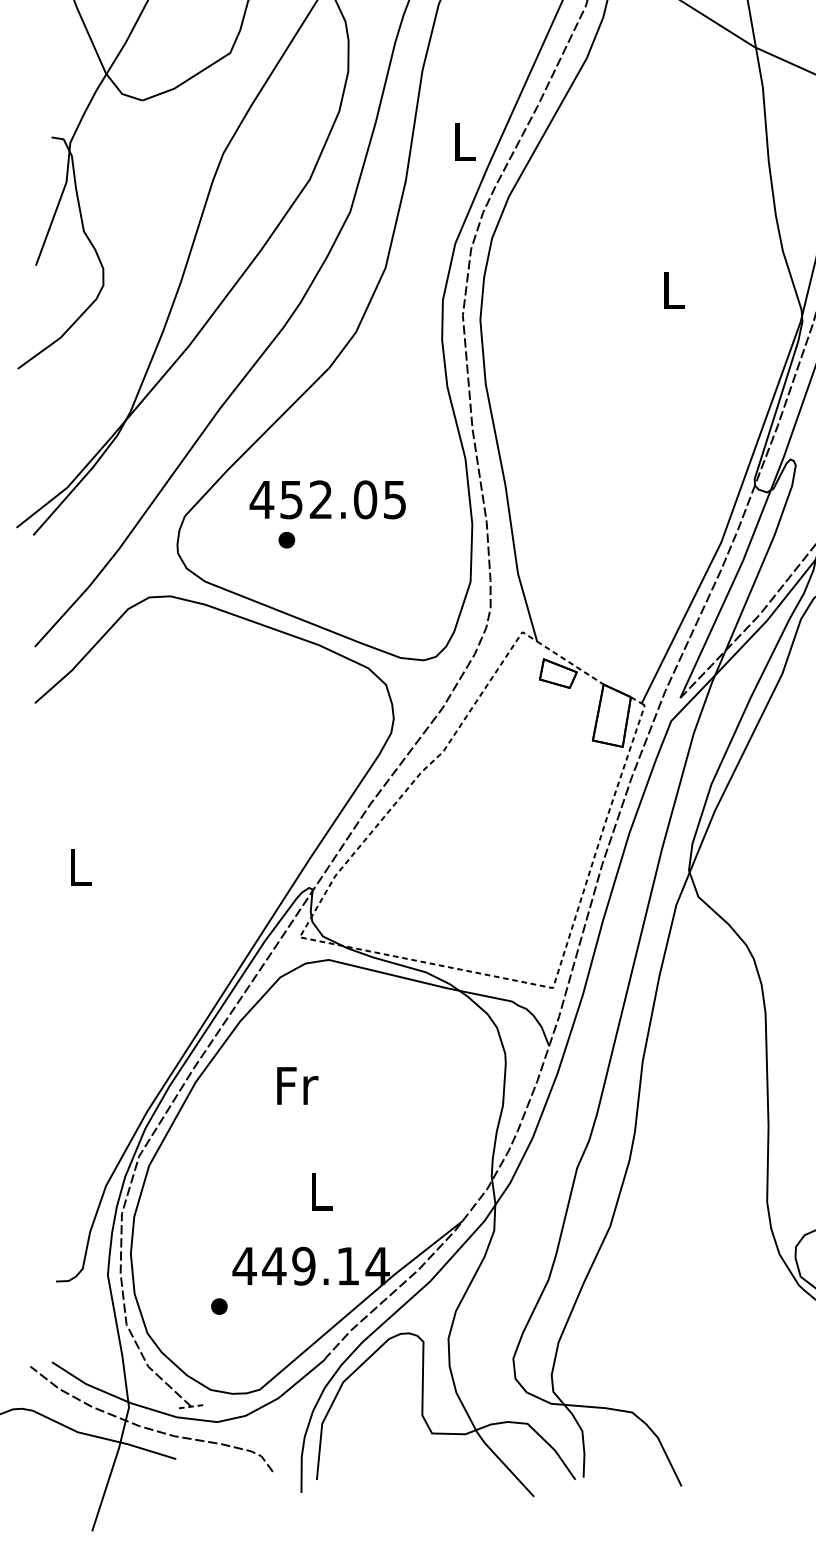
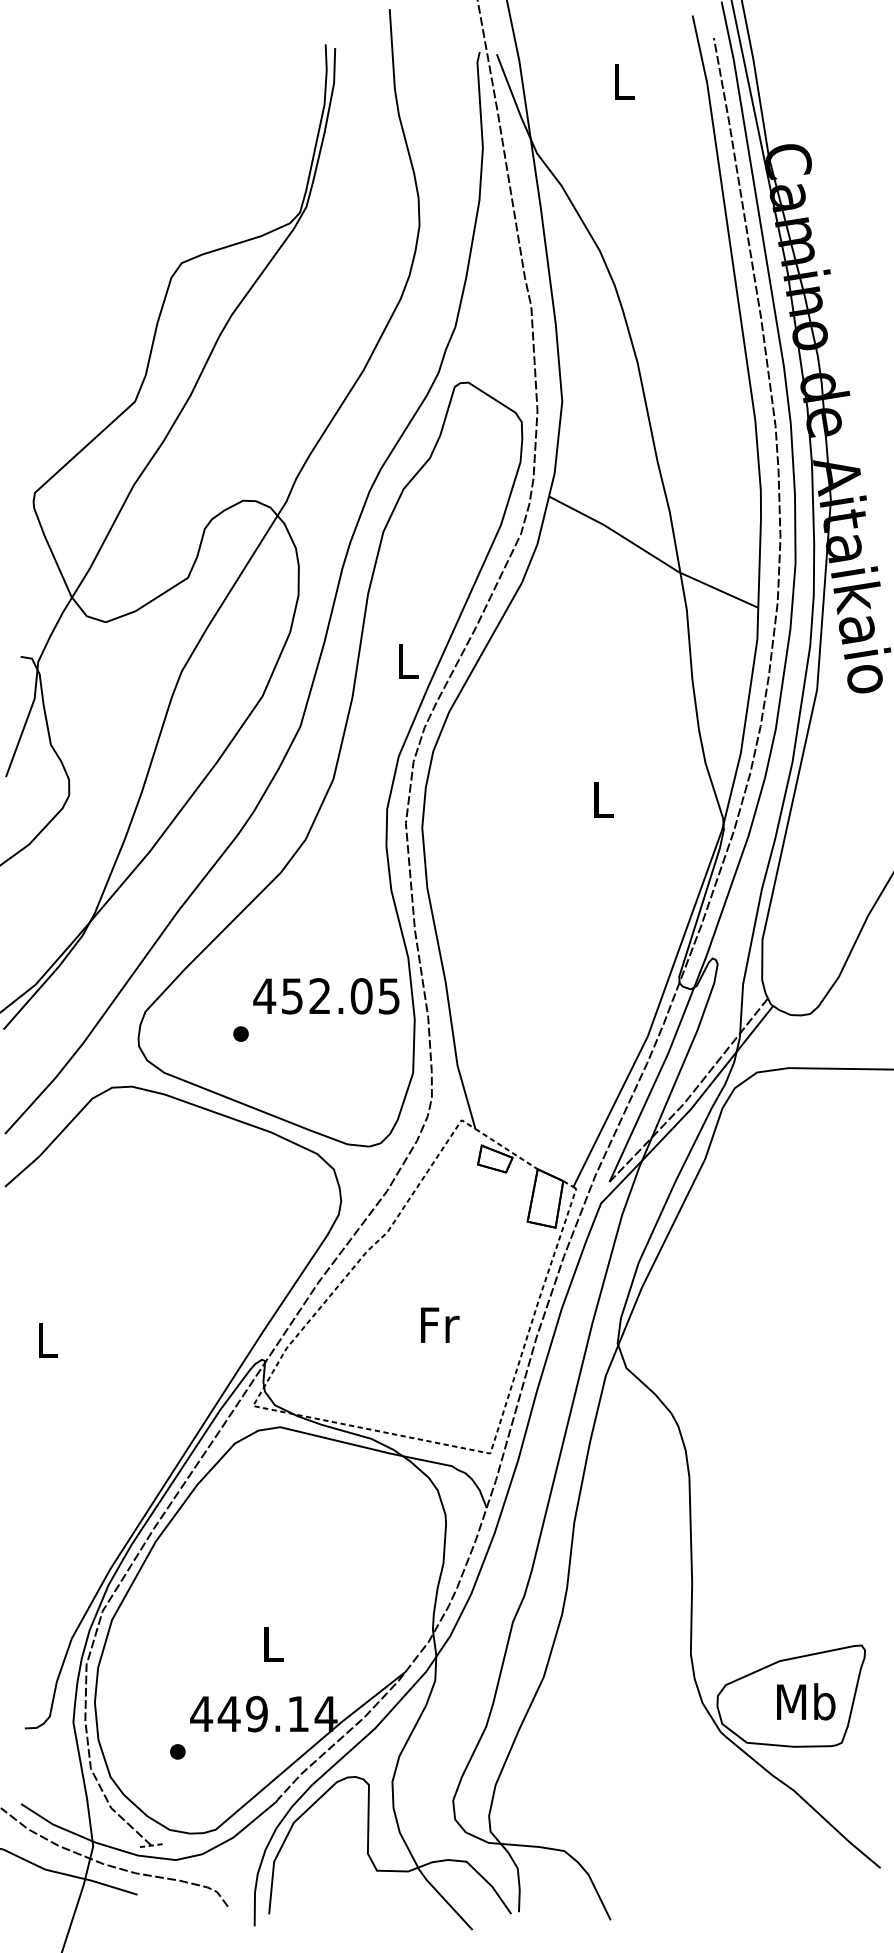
text: (327, 500) -> (326, 996), moved
text: (298, 1085) -> (440, 1324), moved

